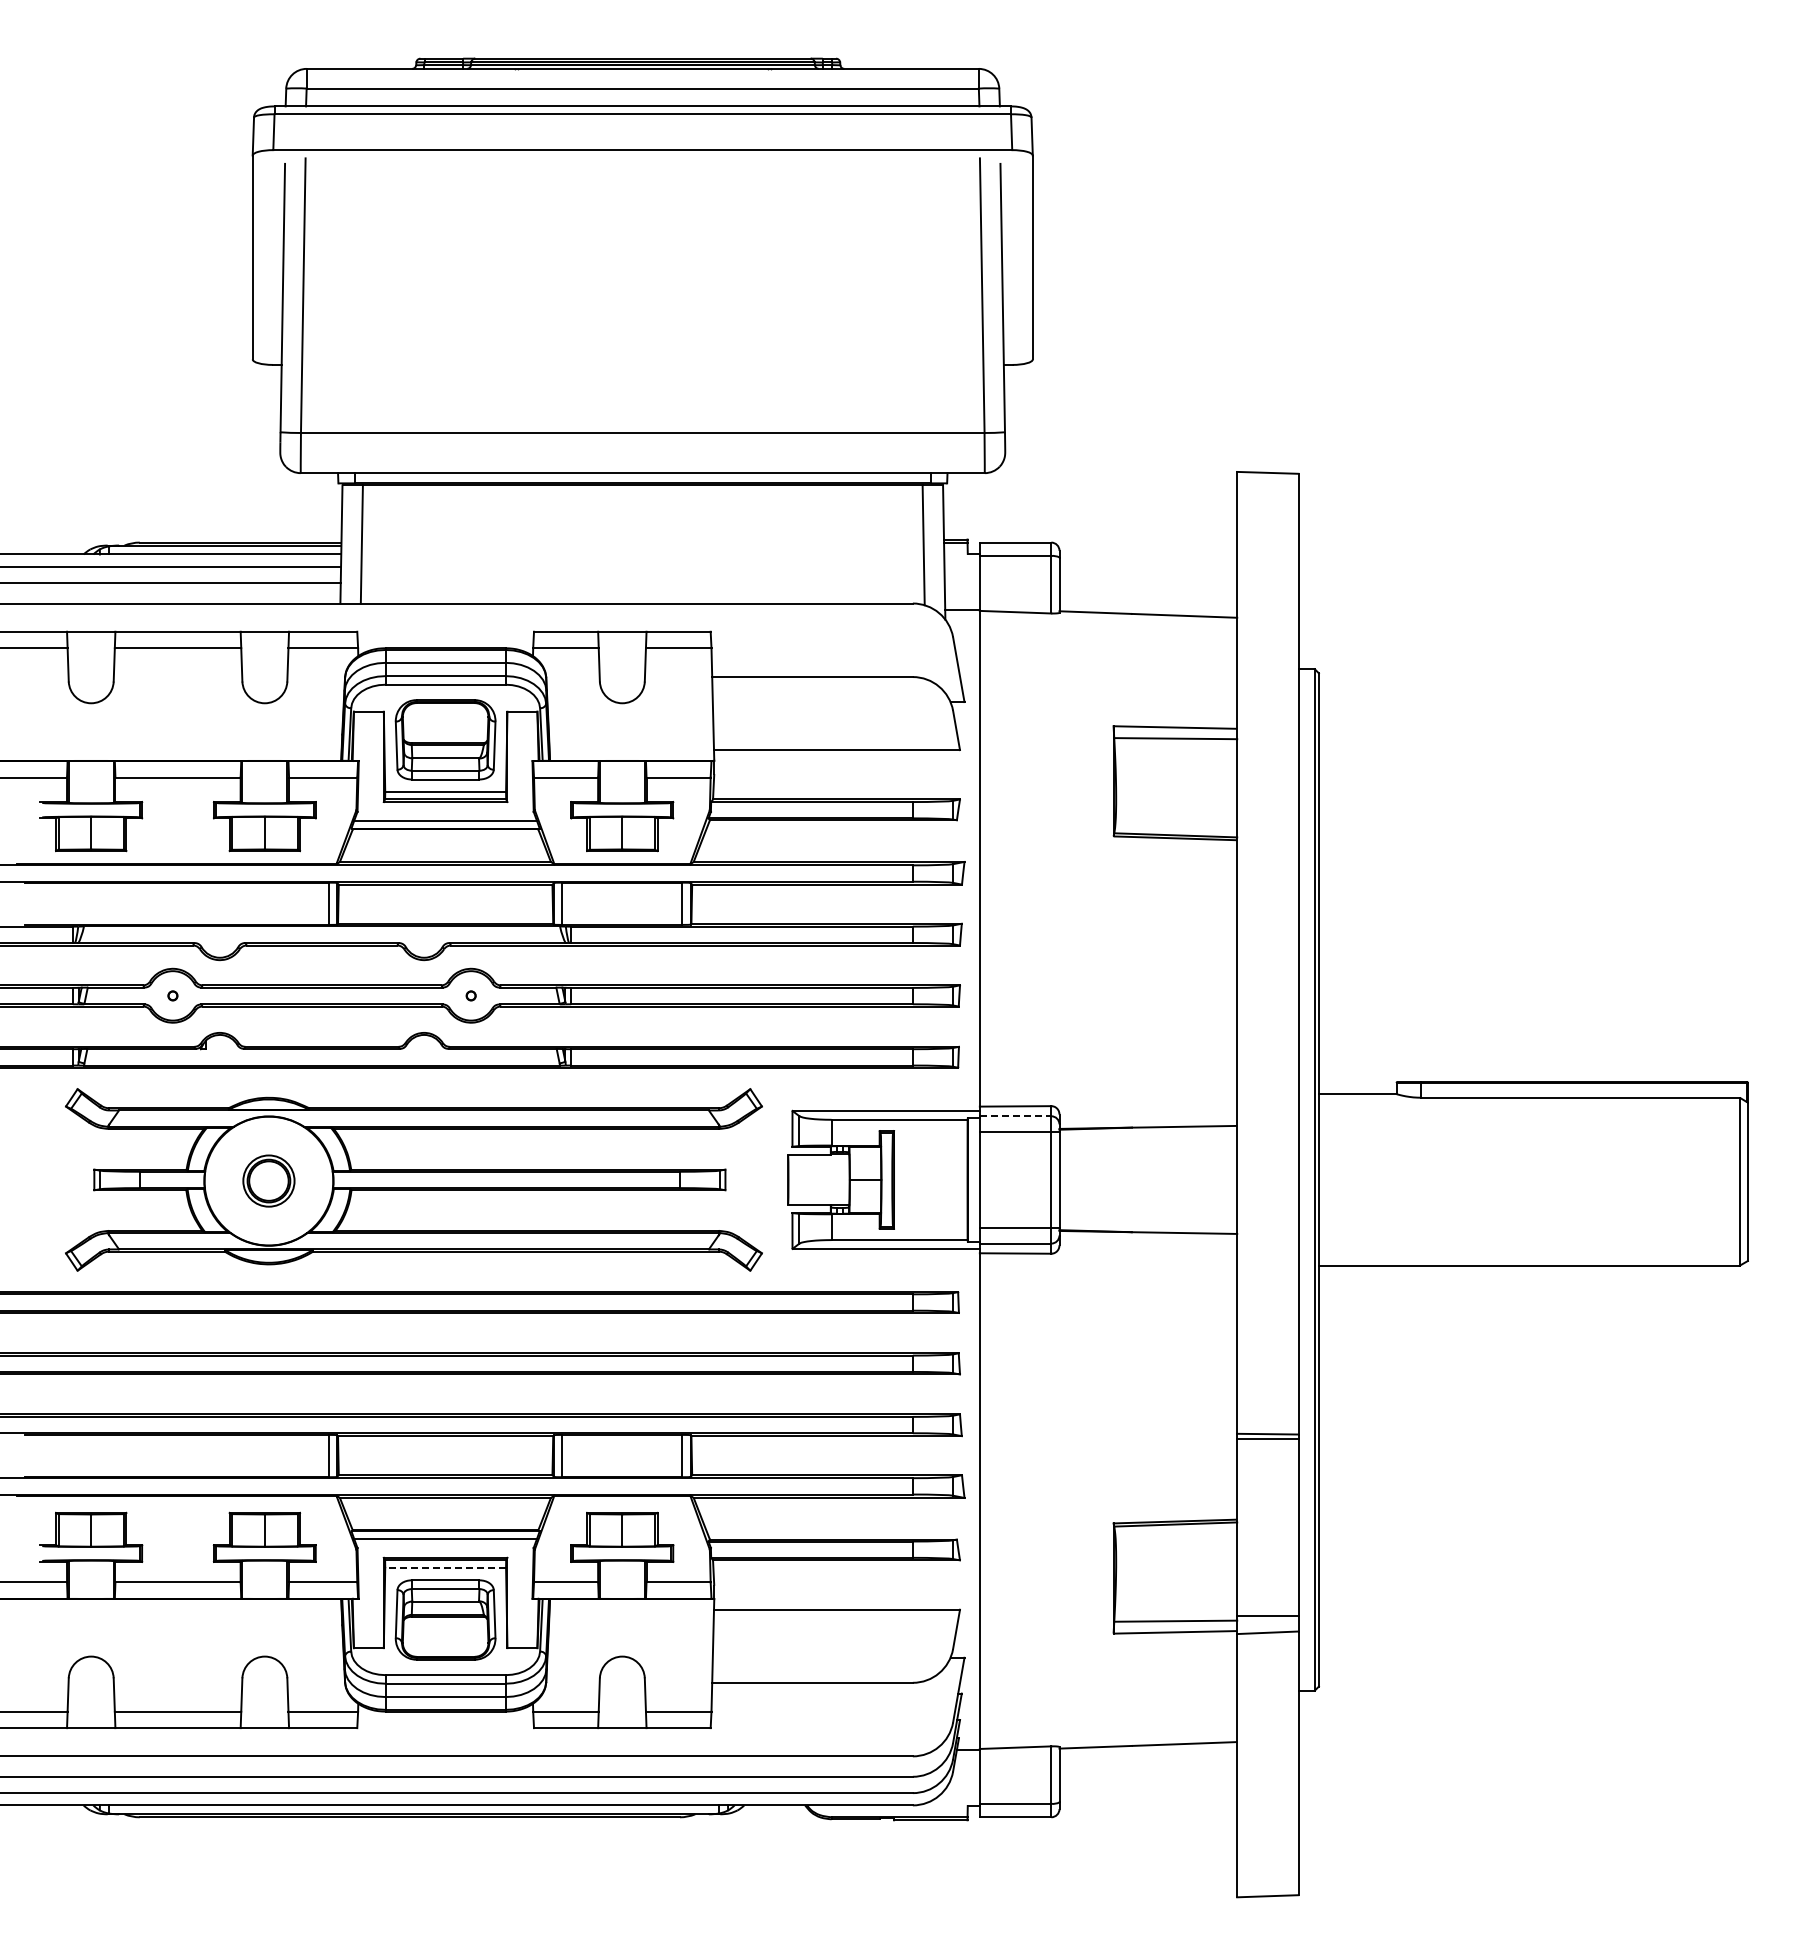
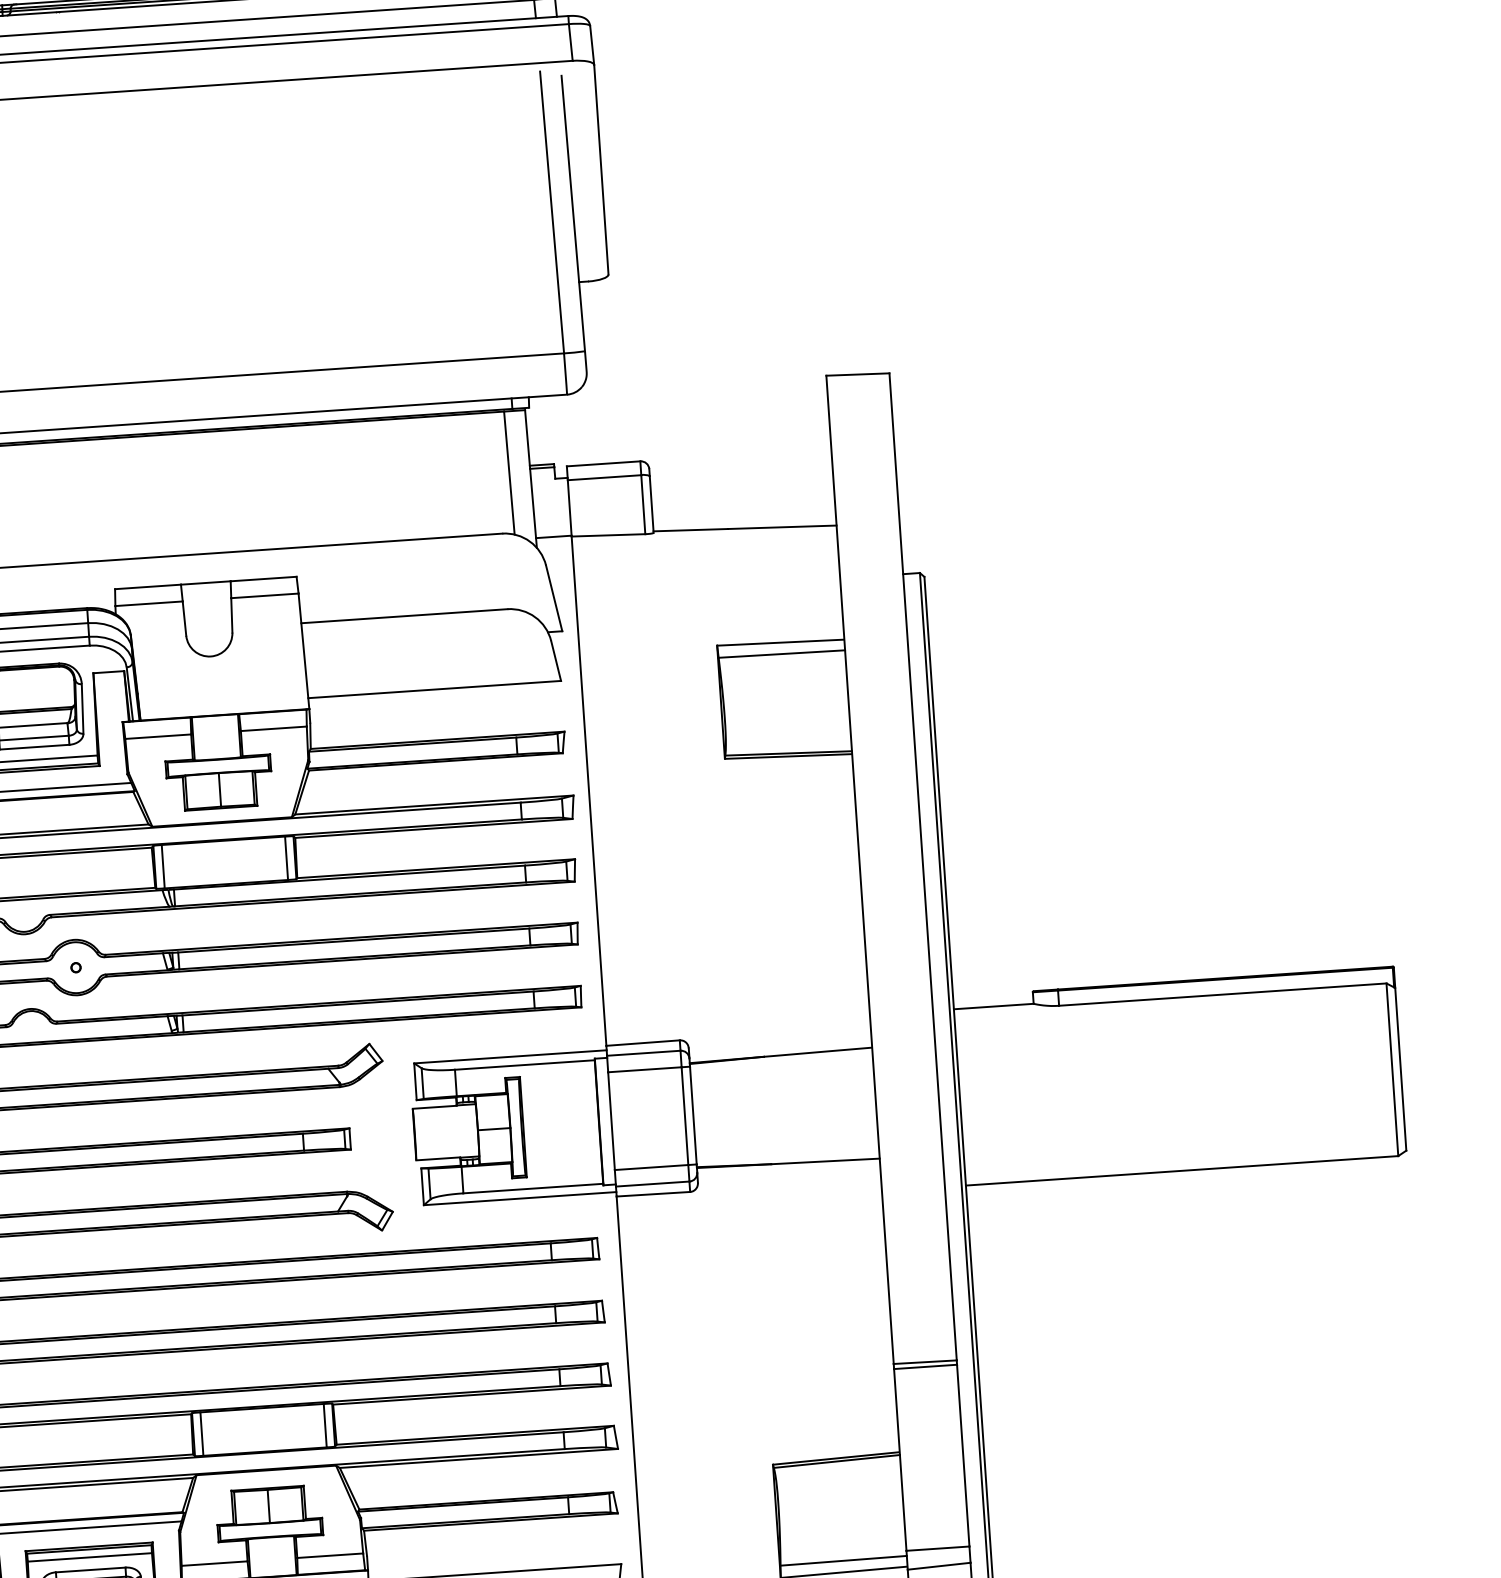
line: (1015, 1116) -> (643, 1053), dashed -> solid
line: (445, 1568) -> (89, 1557), dashed -> solid

